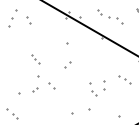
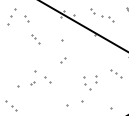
part: (35, 59) -> (35, 39), moved

